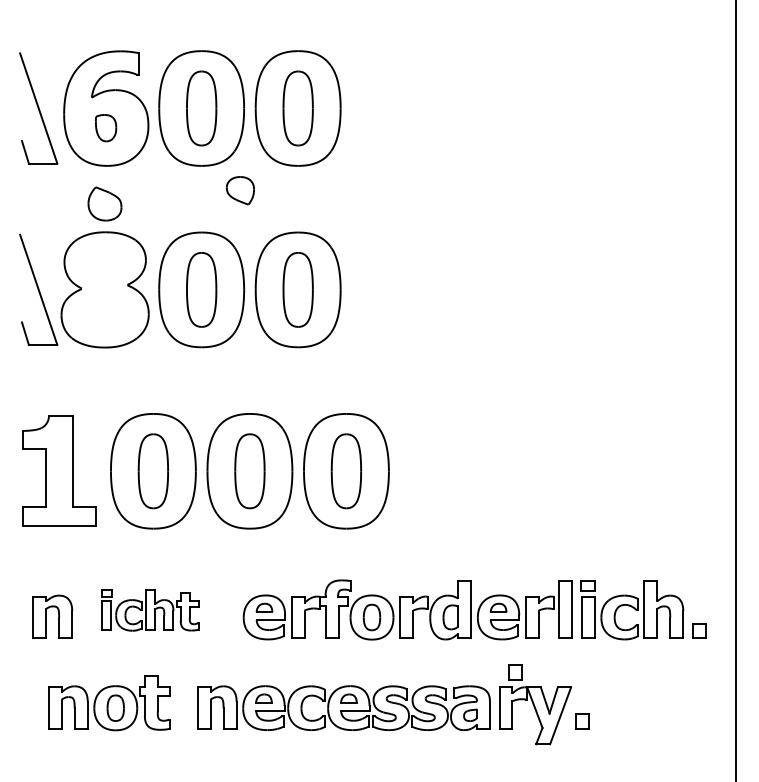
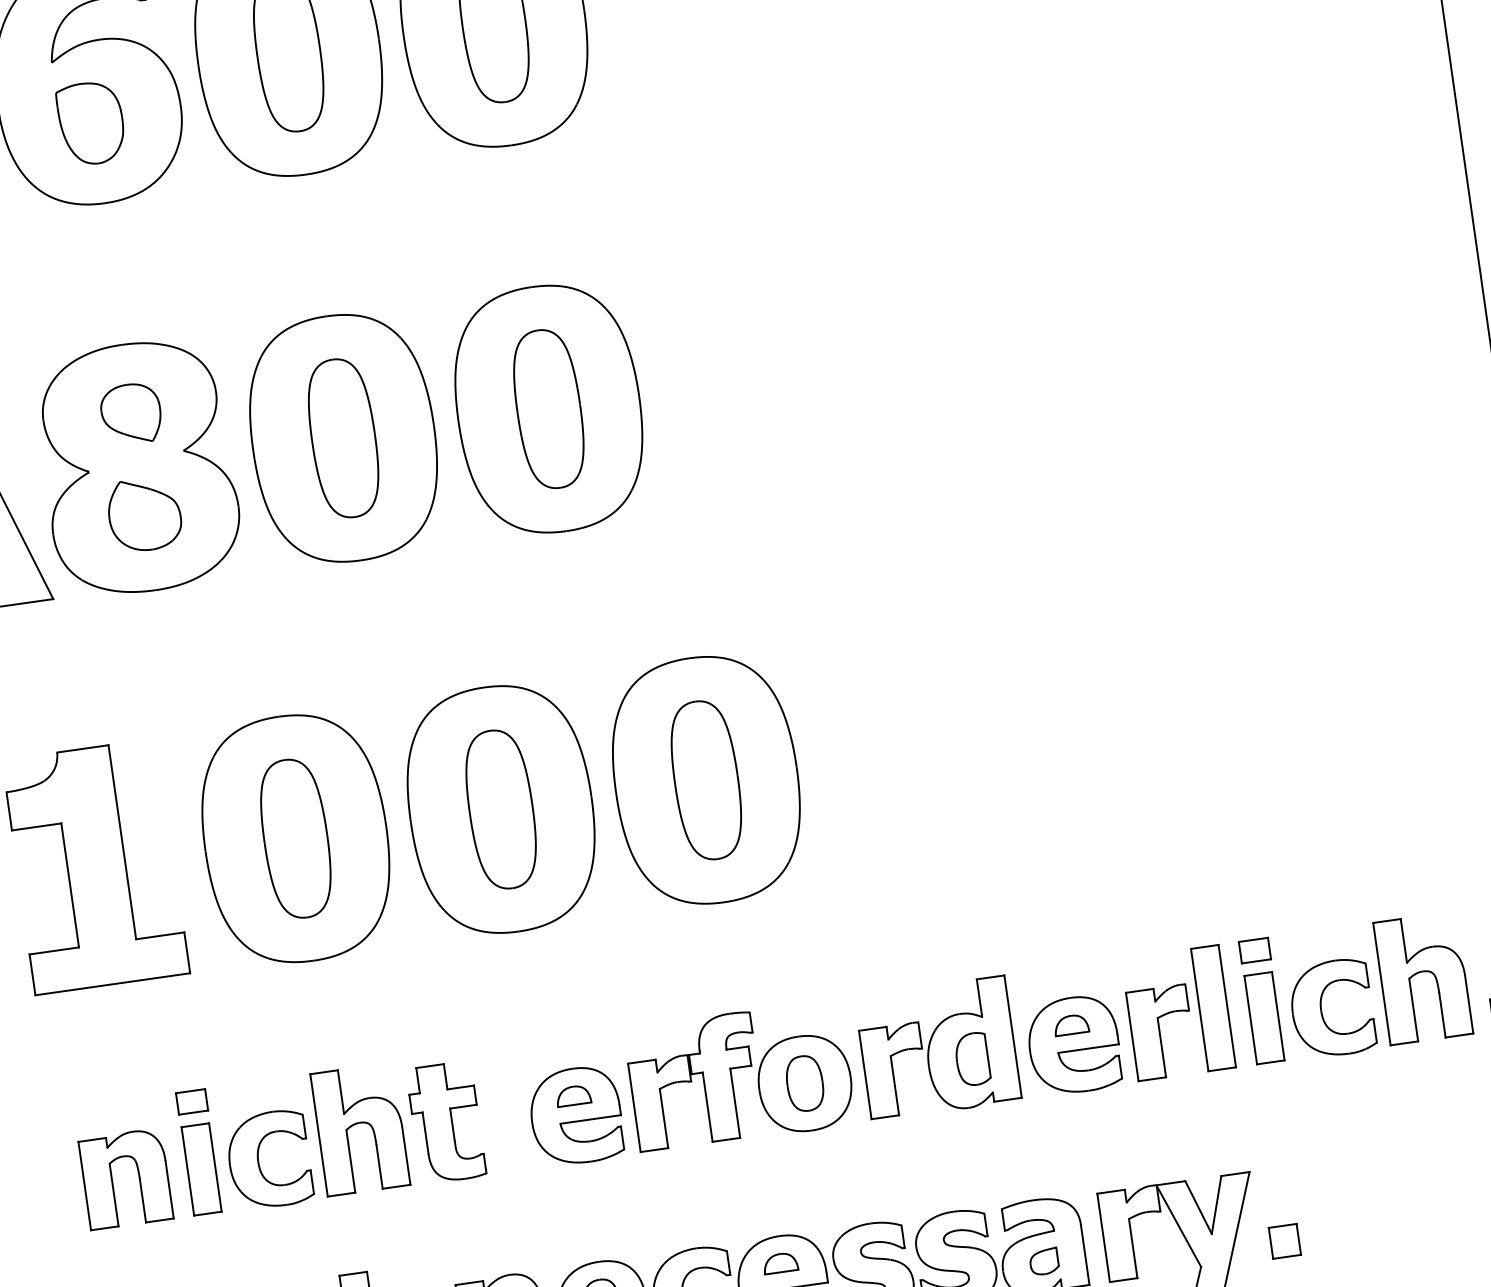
part: (105, 127) -> (89, 122), size x1.43
part: (239, 190) -> (129, 413), moved
part: (104, 203) -> (143, 513), moved
part: (149, 610) -> (329, 1135), size x1.43
part: (515, 672) -> (1126, 1157), removed

